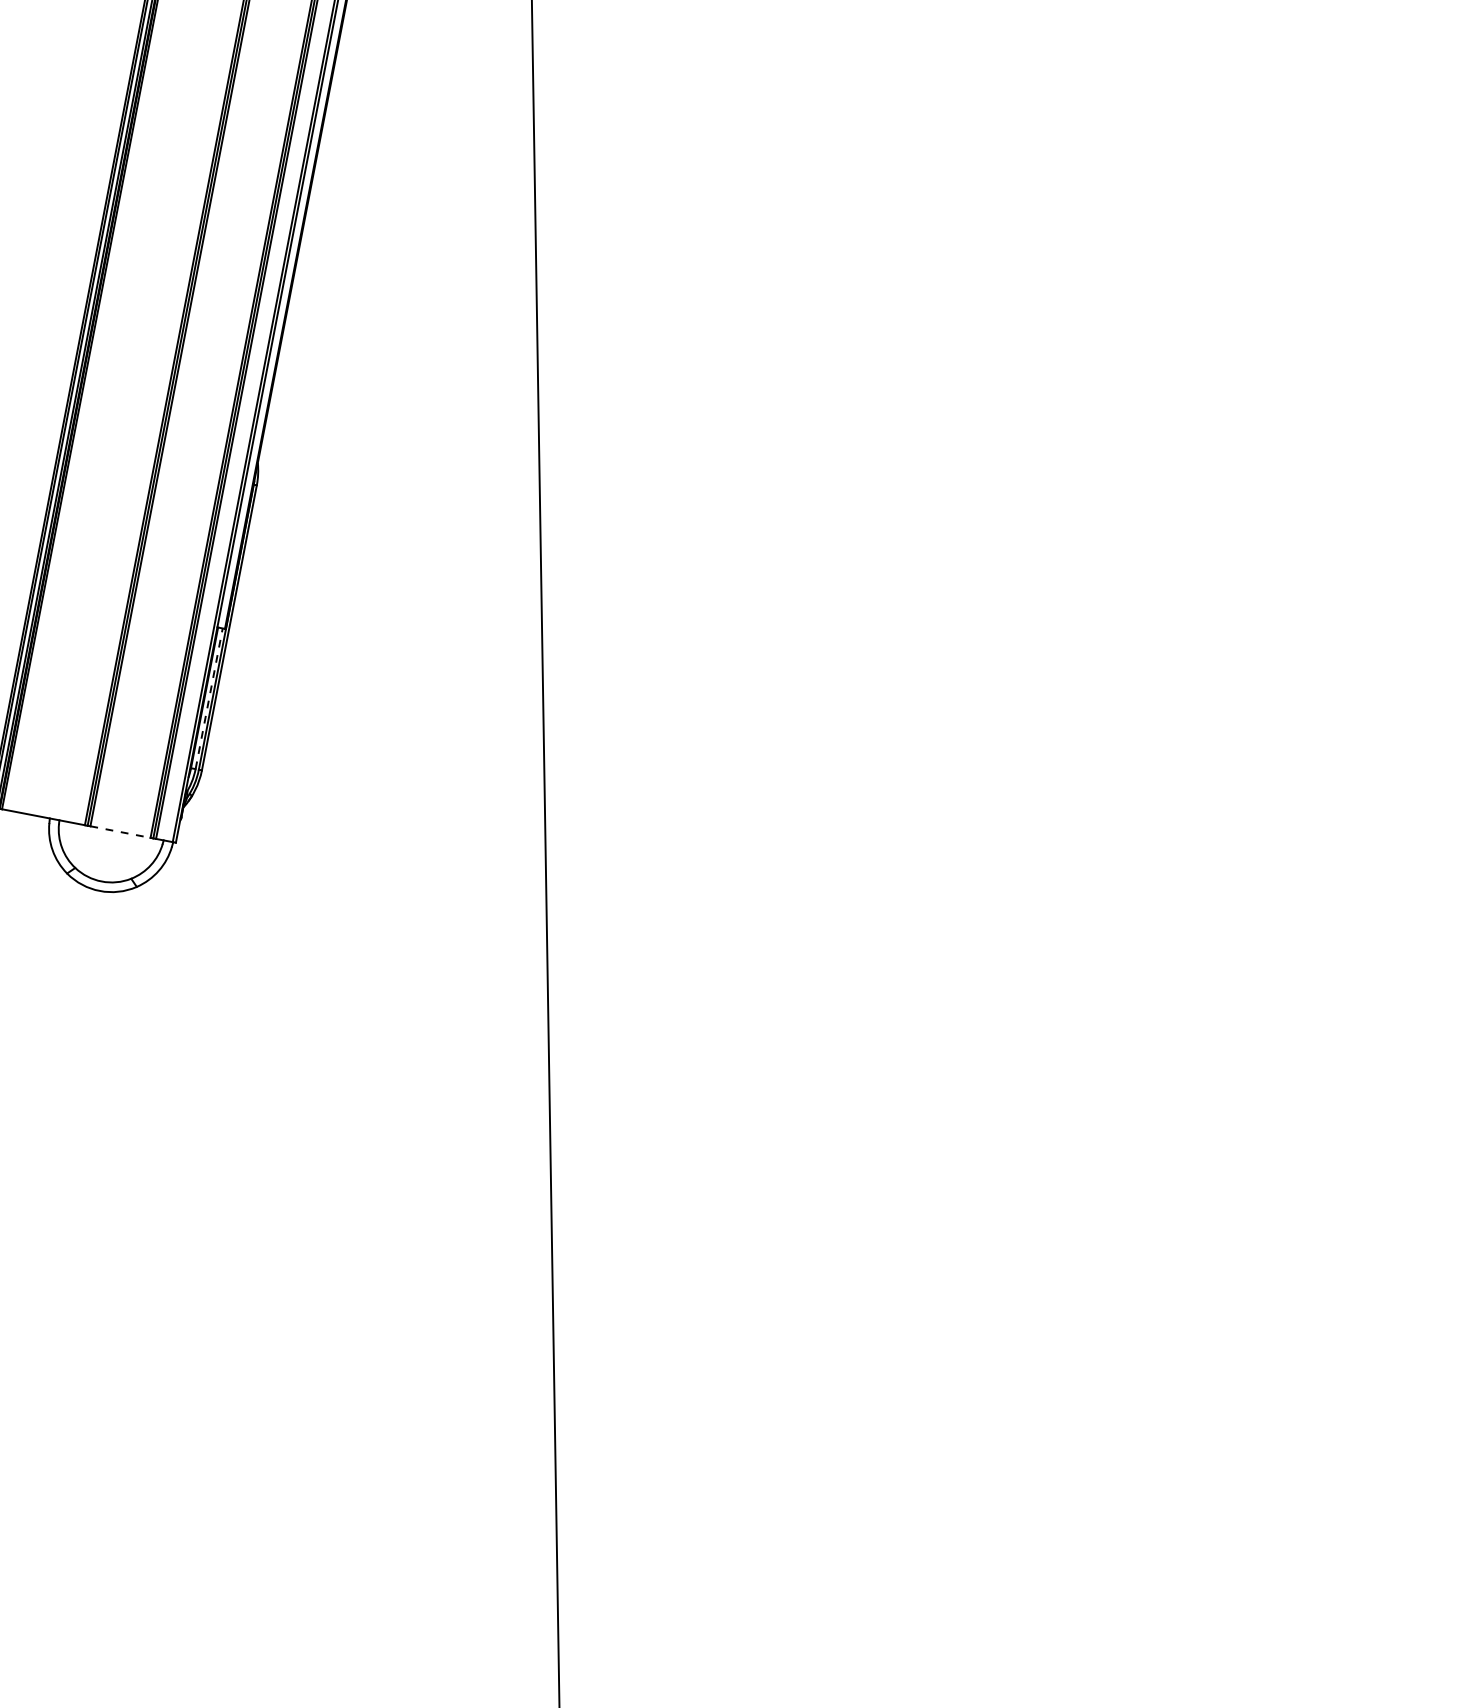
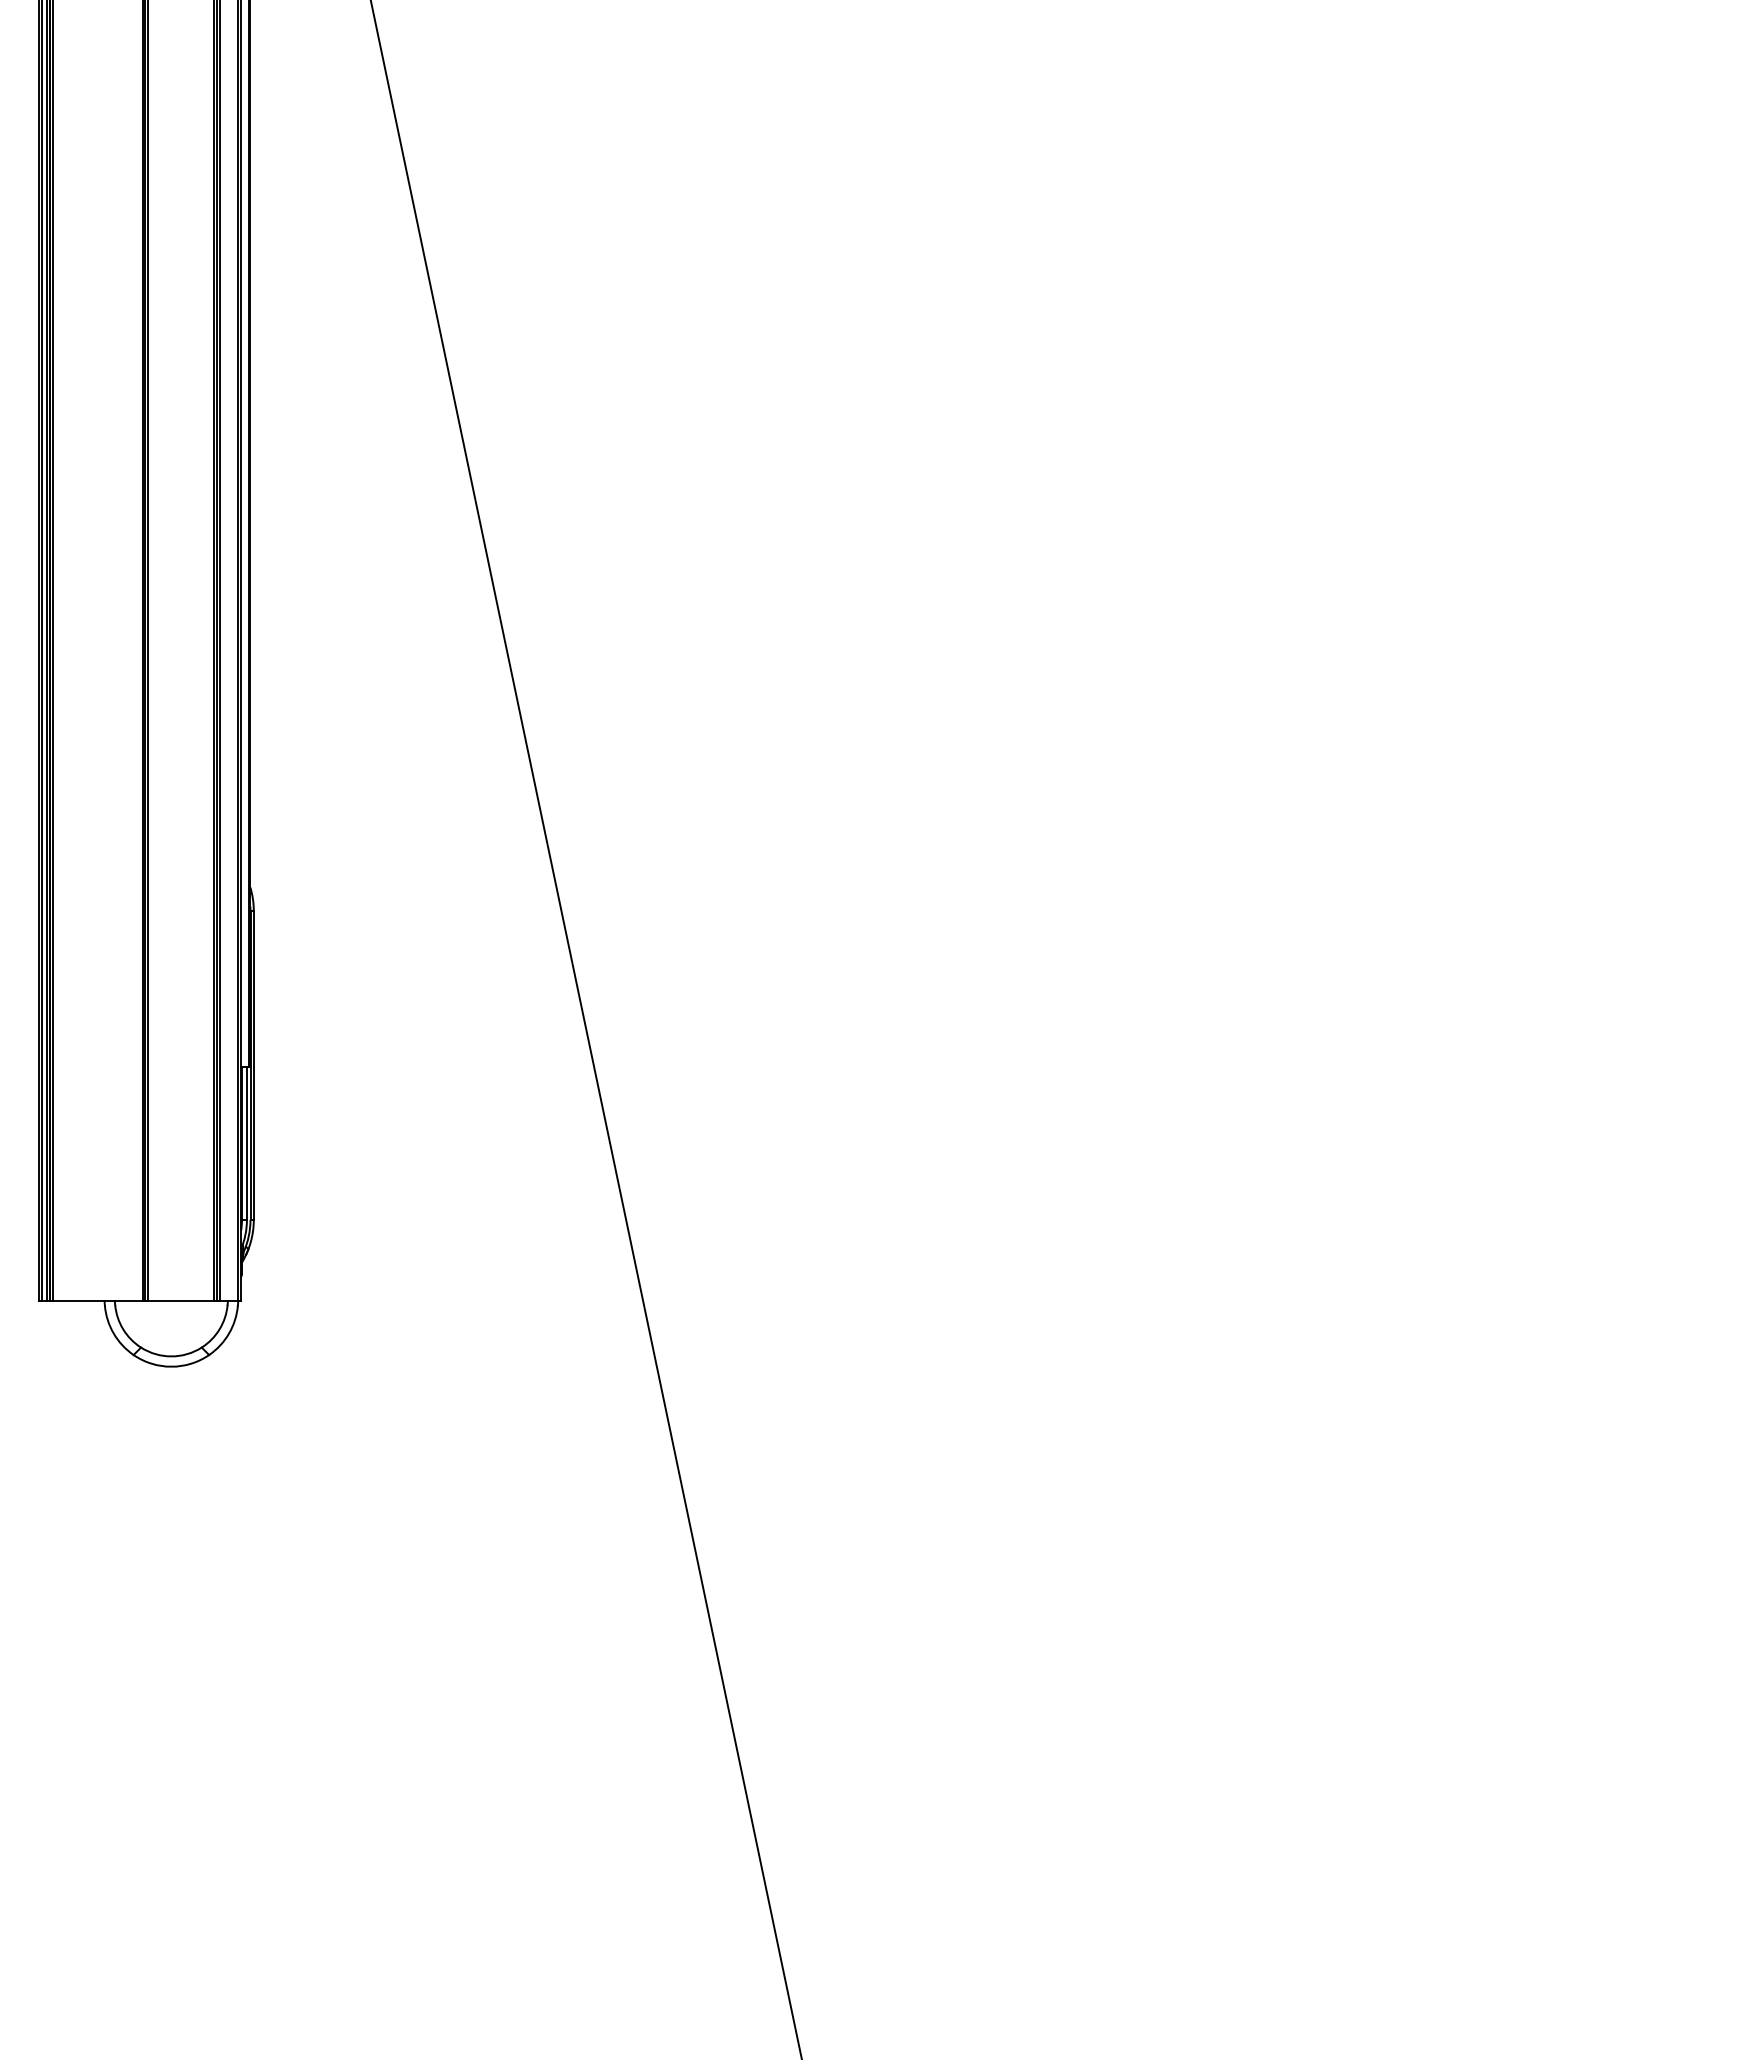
line: (208, 698) -> (246, 1143), dashed -> solid
line: (120, 831) -> (181, 1300), dashed -> solid

